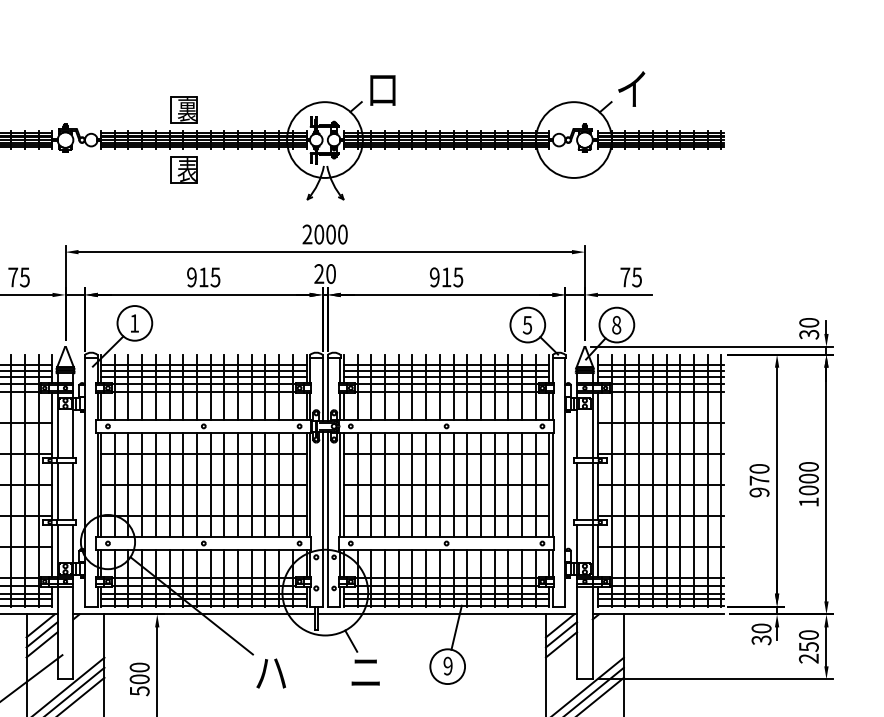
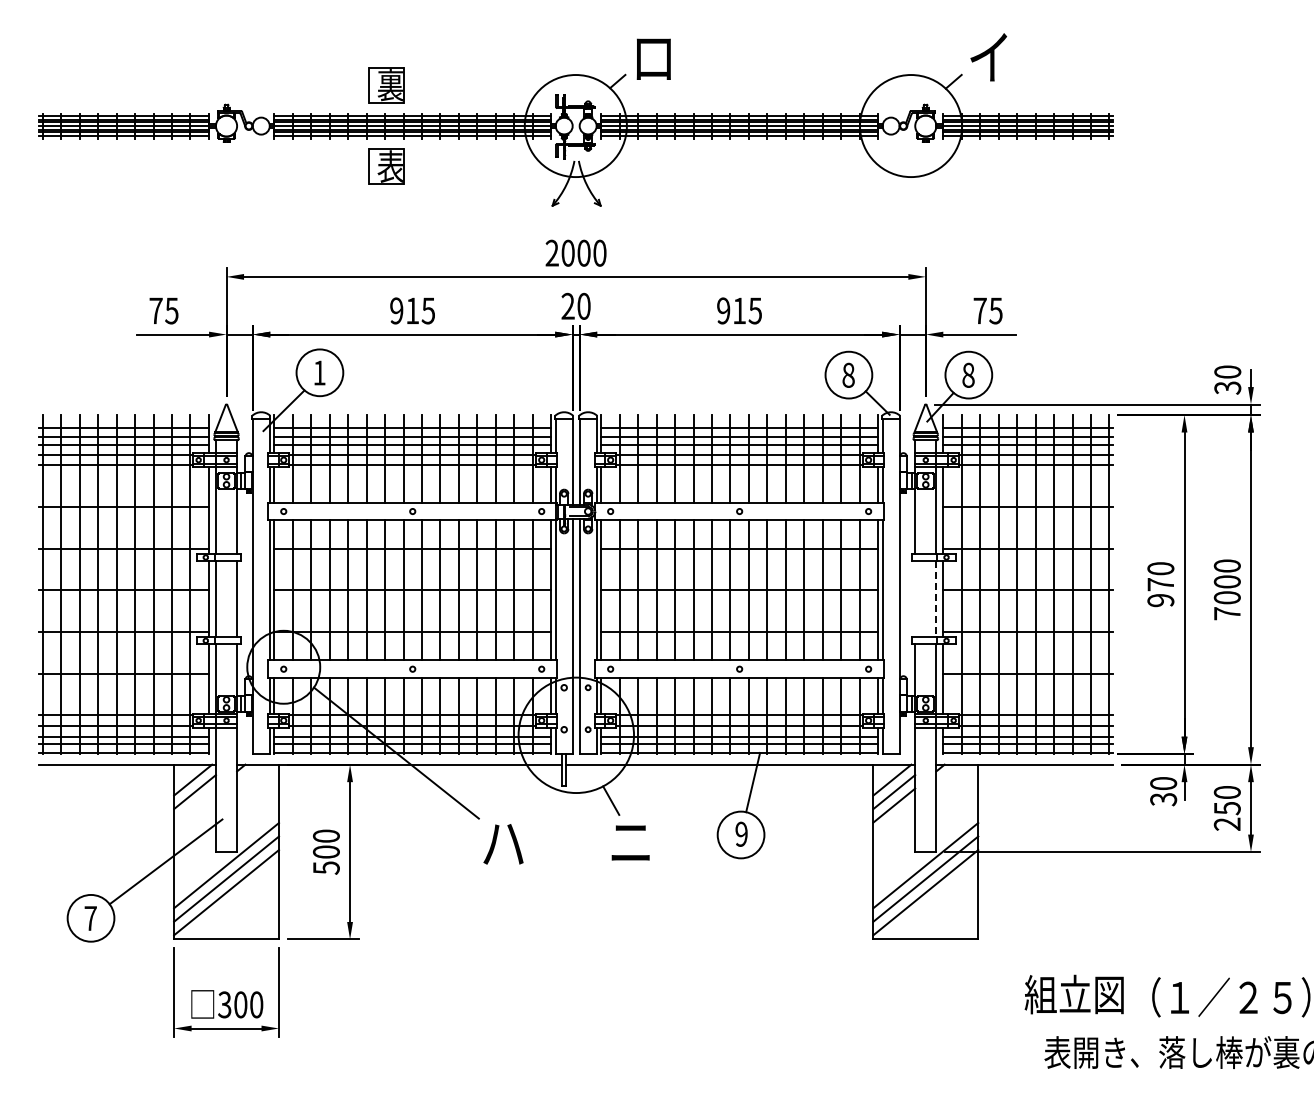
text: (527, 324) -> (848, 374), 5 -> 8
line: (577, 491) -> (915, 598), removed
line: (592, 491) -> (936, 599), solid -> dashed
text: (809, 502) -> (1227, 613), 1000 -> 7000
line: (41, 644) -> (194, 805), removed

